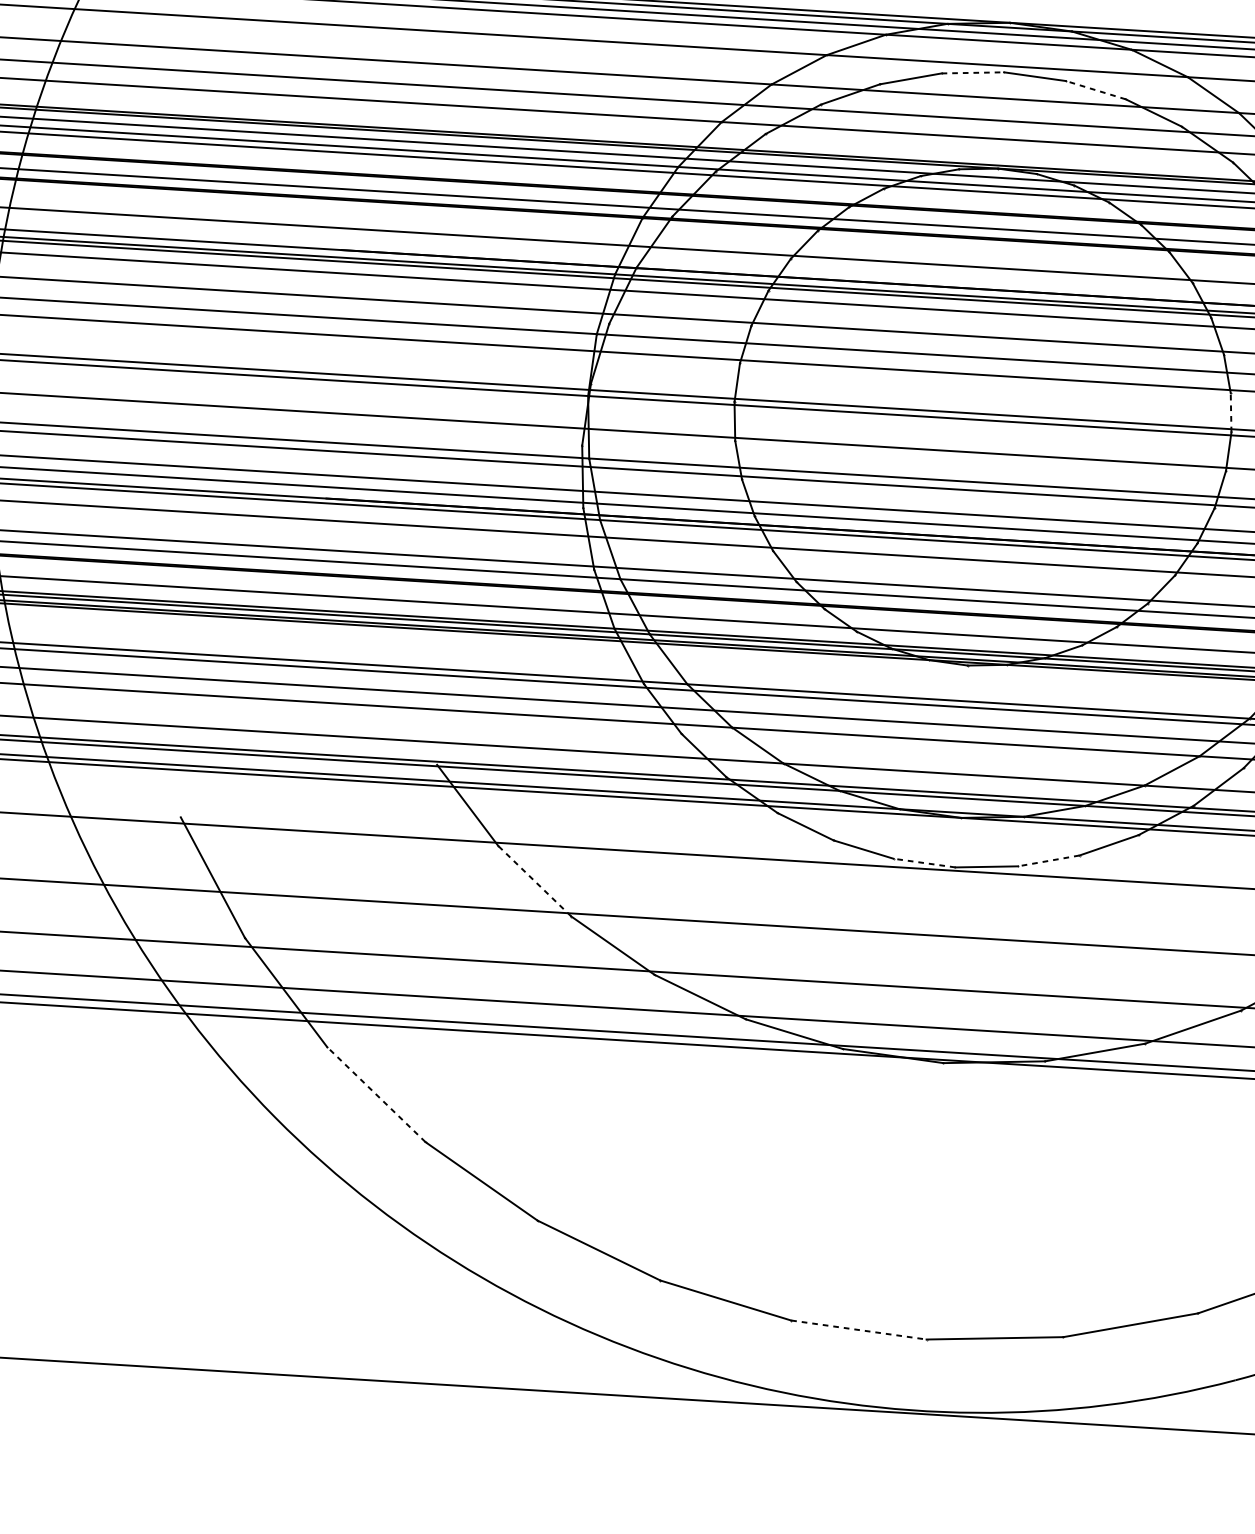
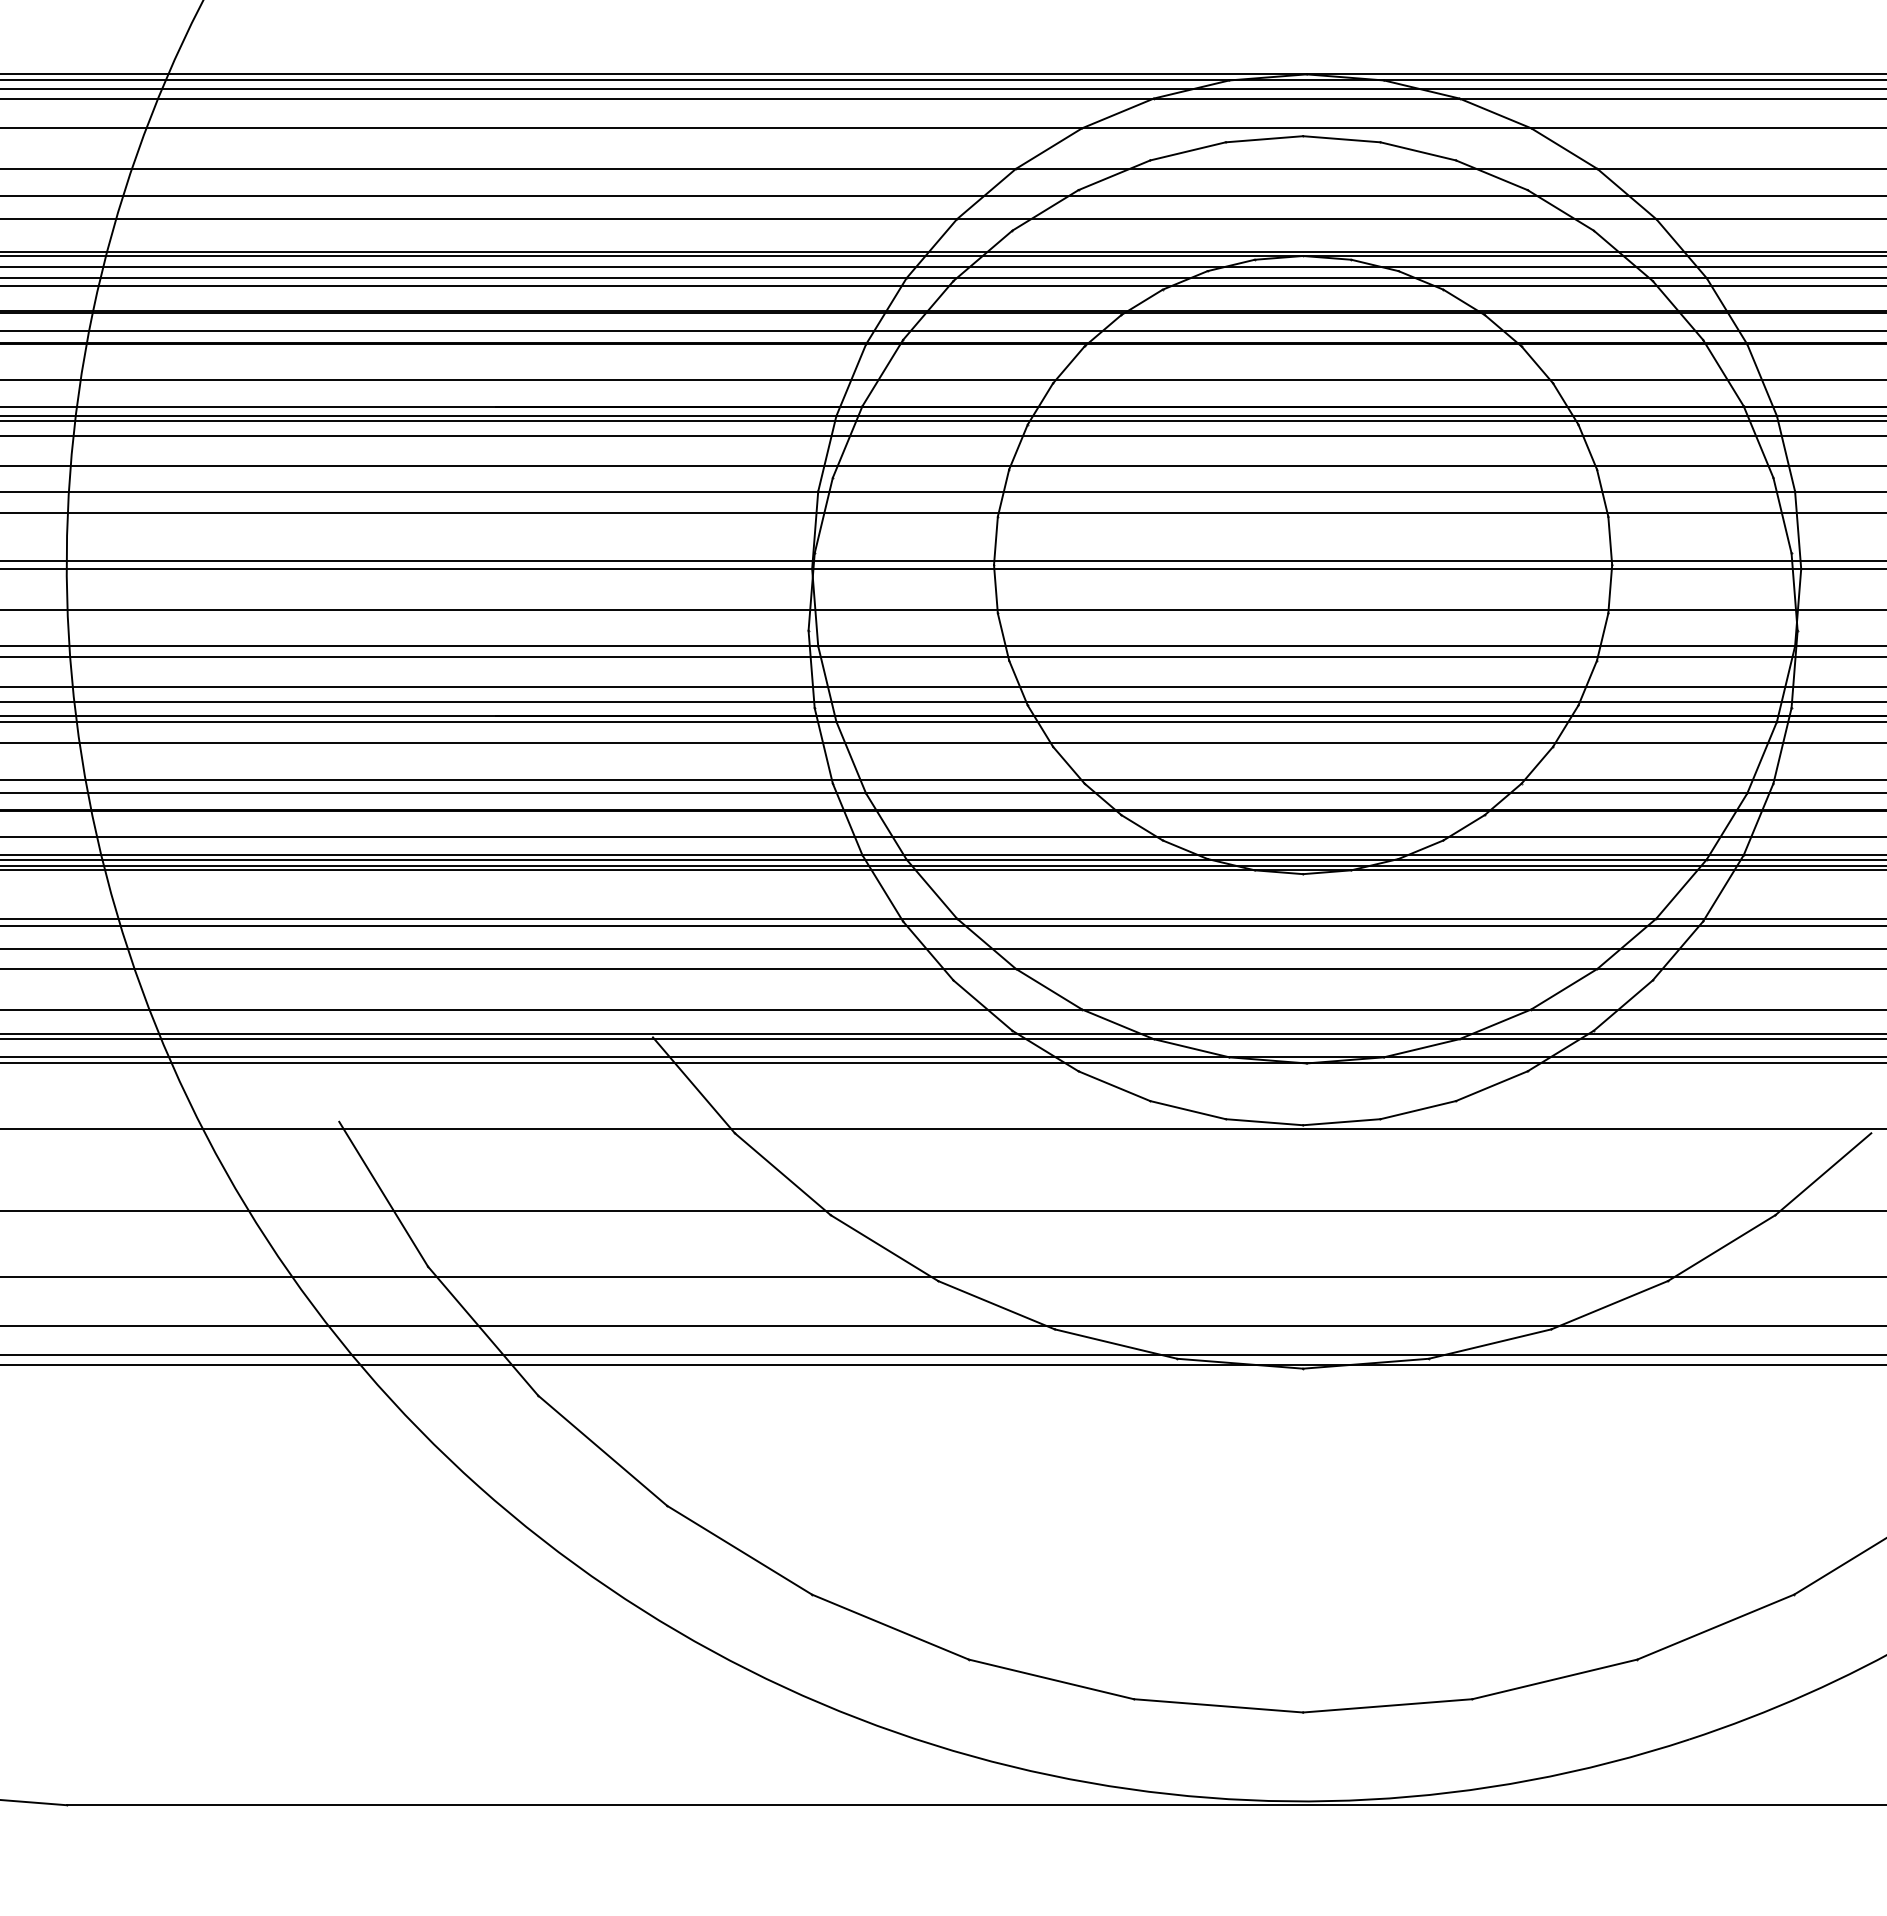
line: (972, 73) -> (1264, 139), dashed -> solid
line: (1096, 90) -> (1418, 151), dashed -> solid
line: (1231, 412) -> (1610, 540), dashed -> solid
line: (1048, 861) -> (1418, 1110), dashed -> solid
line: (924, 863) -> (1264, 1122), dashed -> solid
line: (534, 880) -> (782, 1173), dashed -> solid
line: (376, 1094) -> (602, 1450), dashed -> solid
line: (858, 1329) -> (1218, 1705), dashed -> solid

